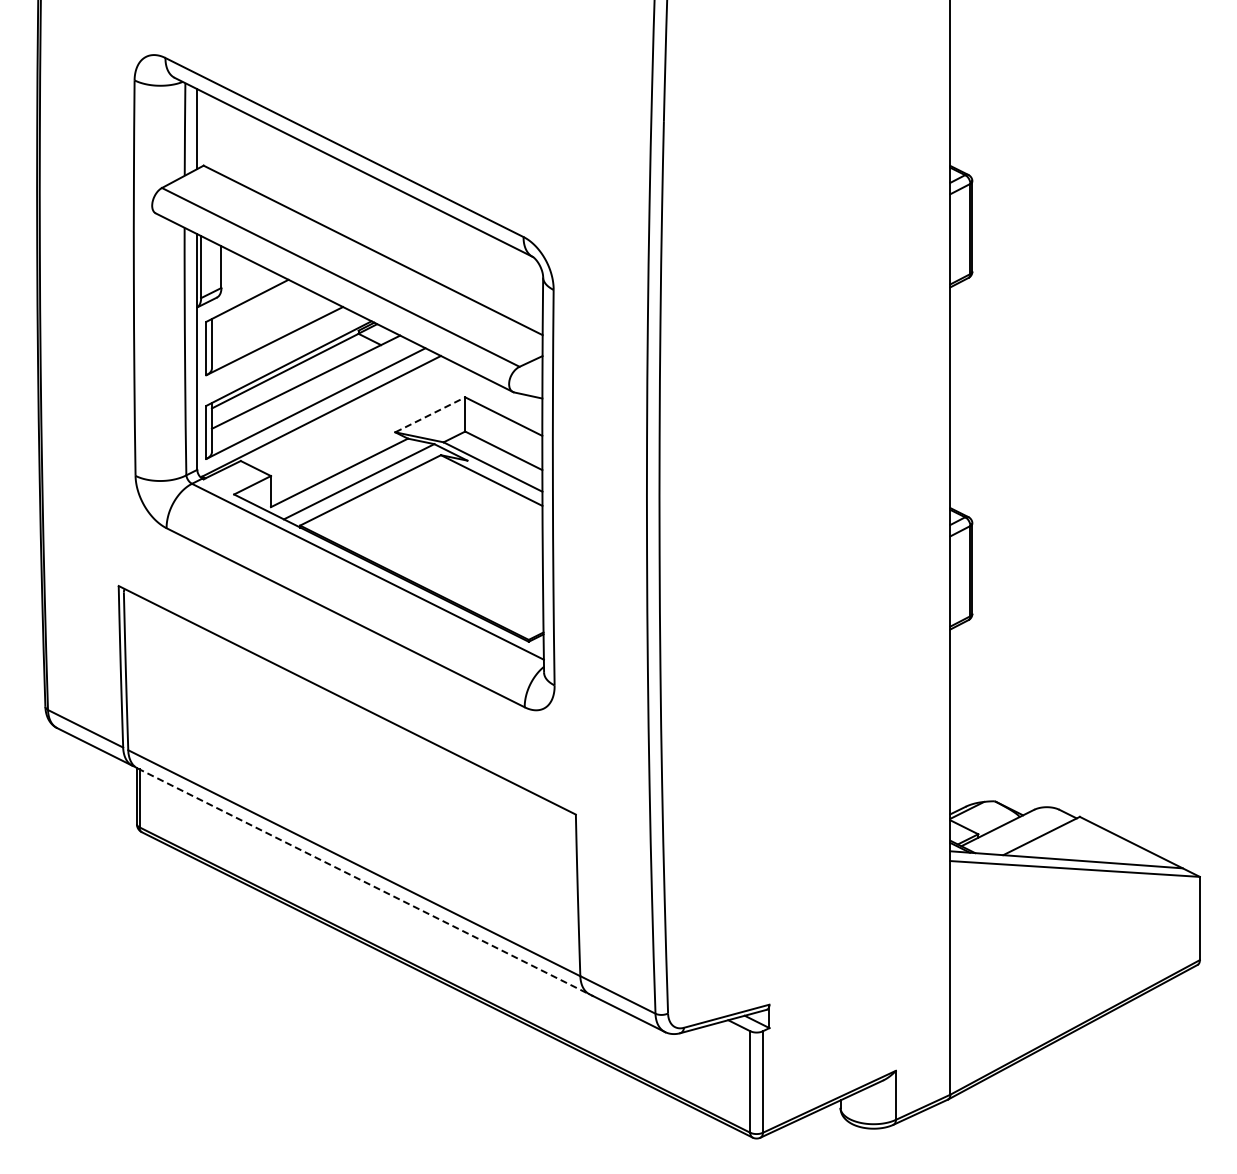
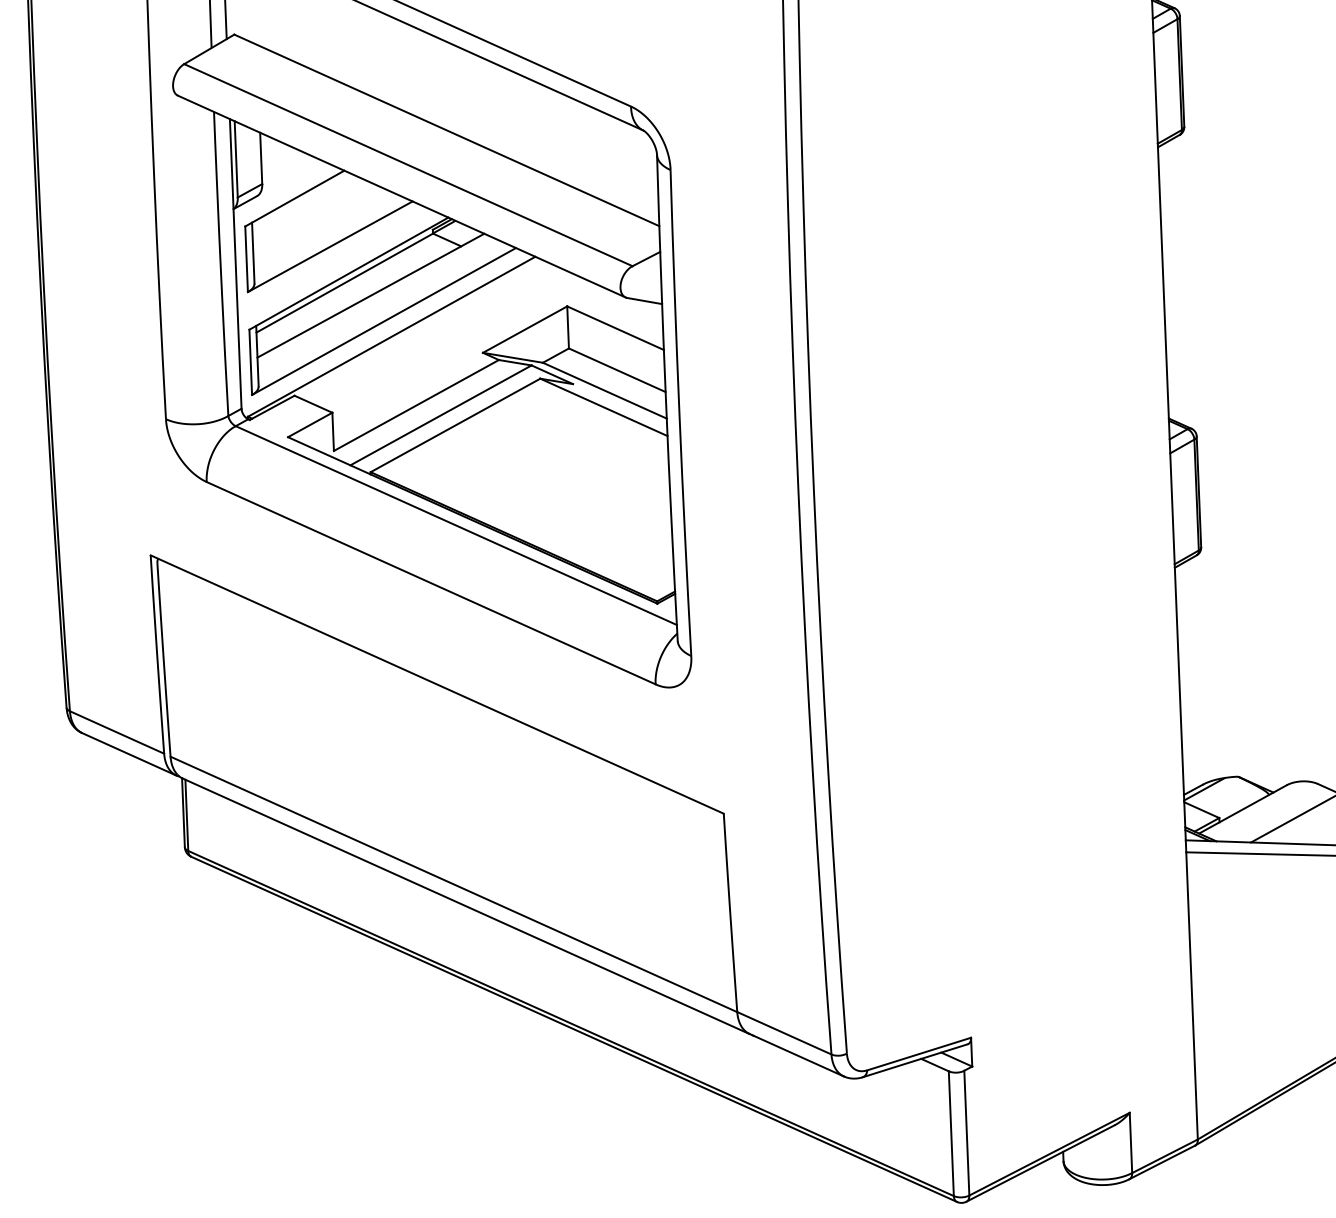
line: (430, 414) -> (525, 329), dashed -> solid
line: (363, 881) -> (466, 906), dashed -> solid

